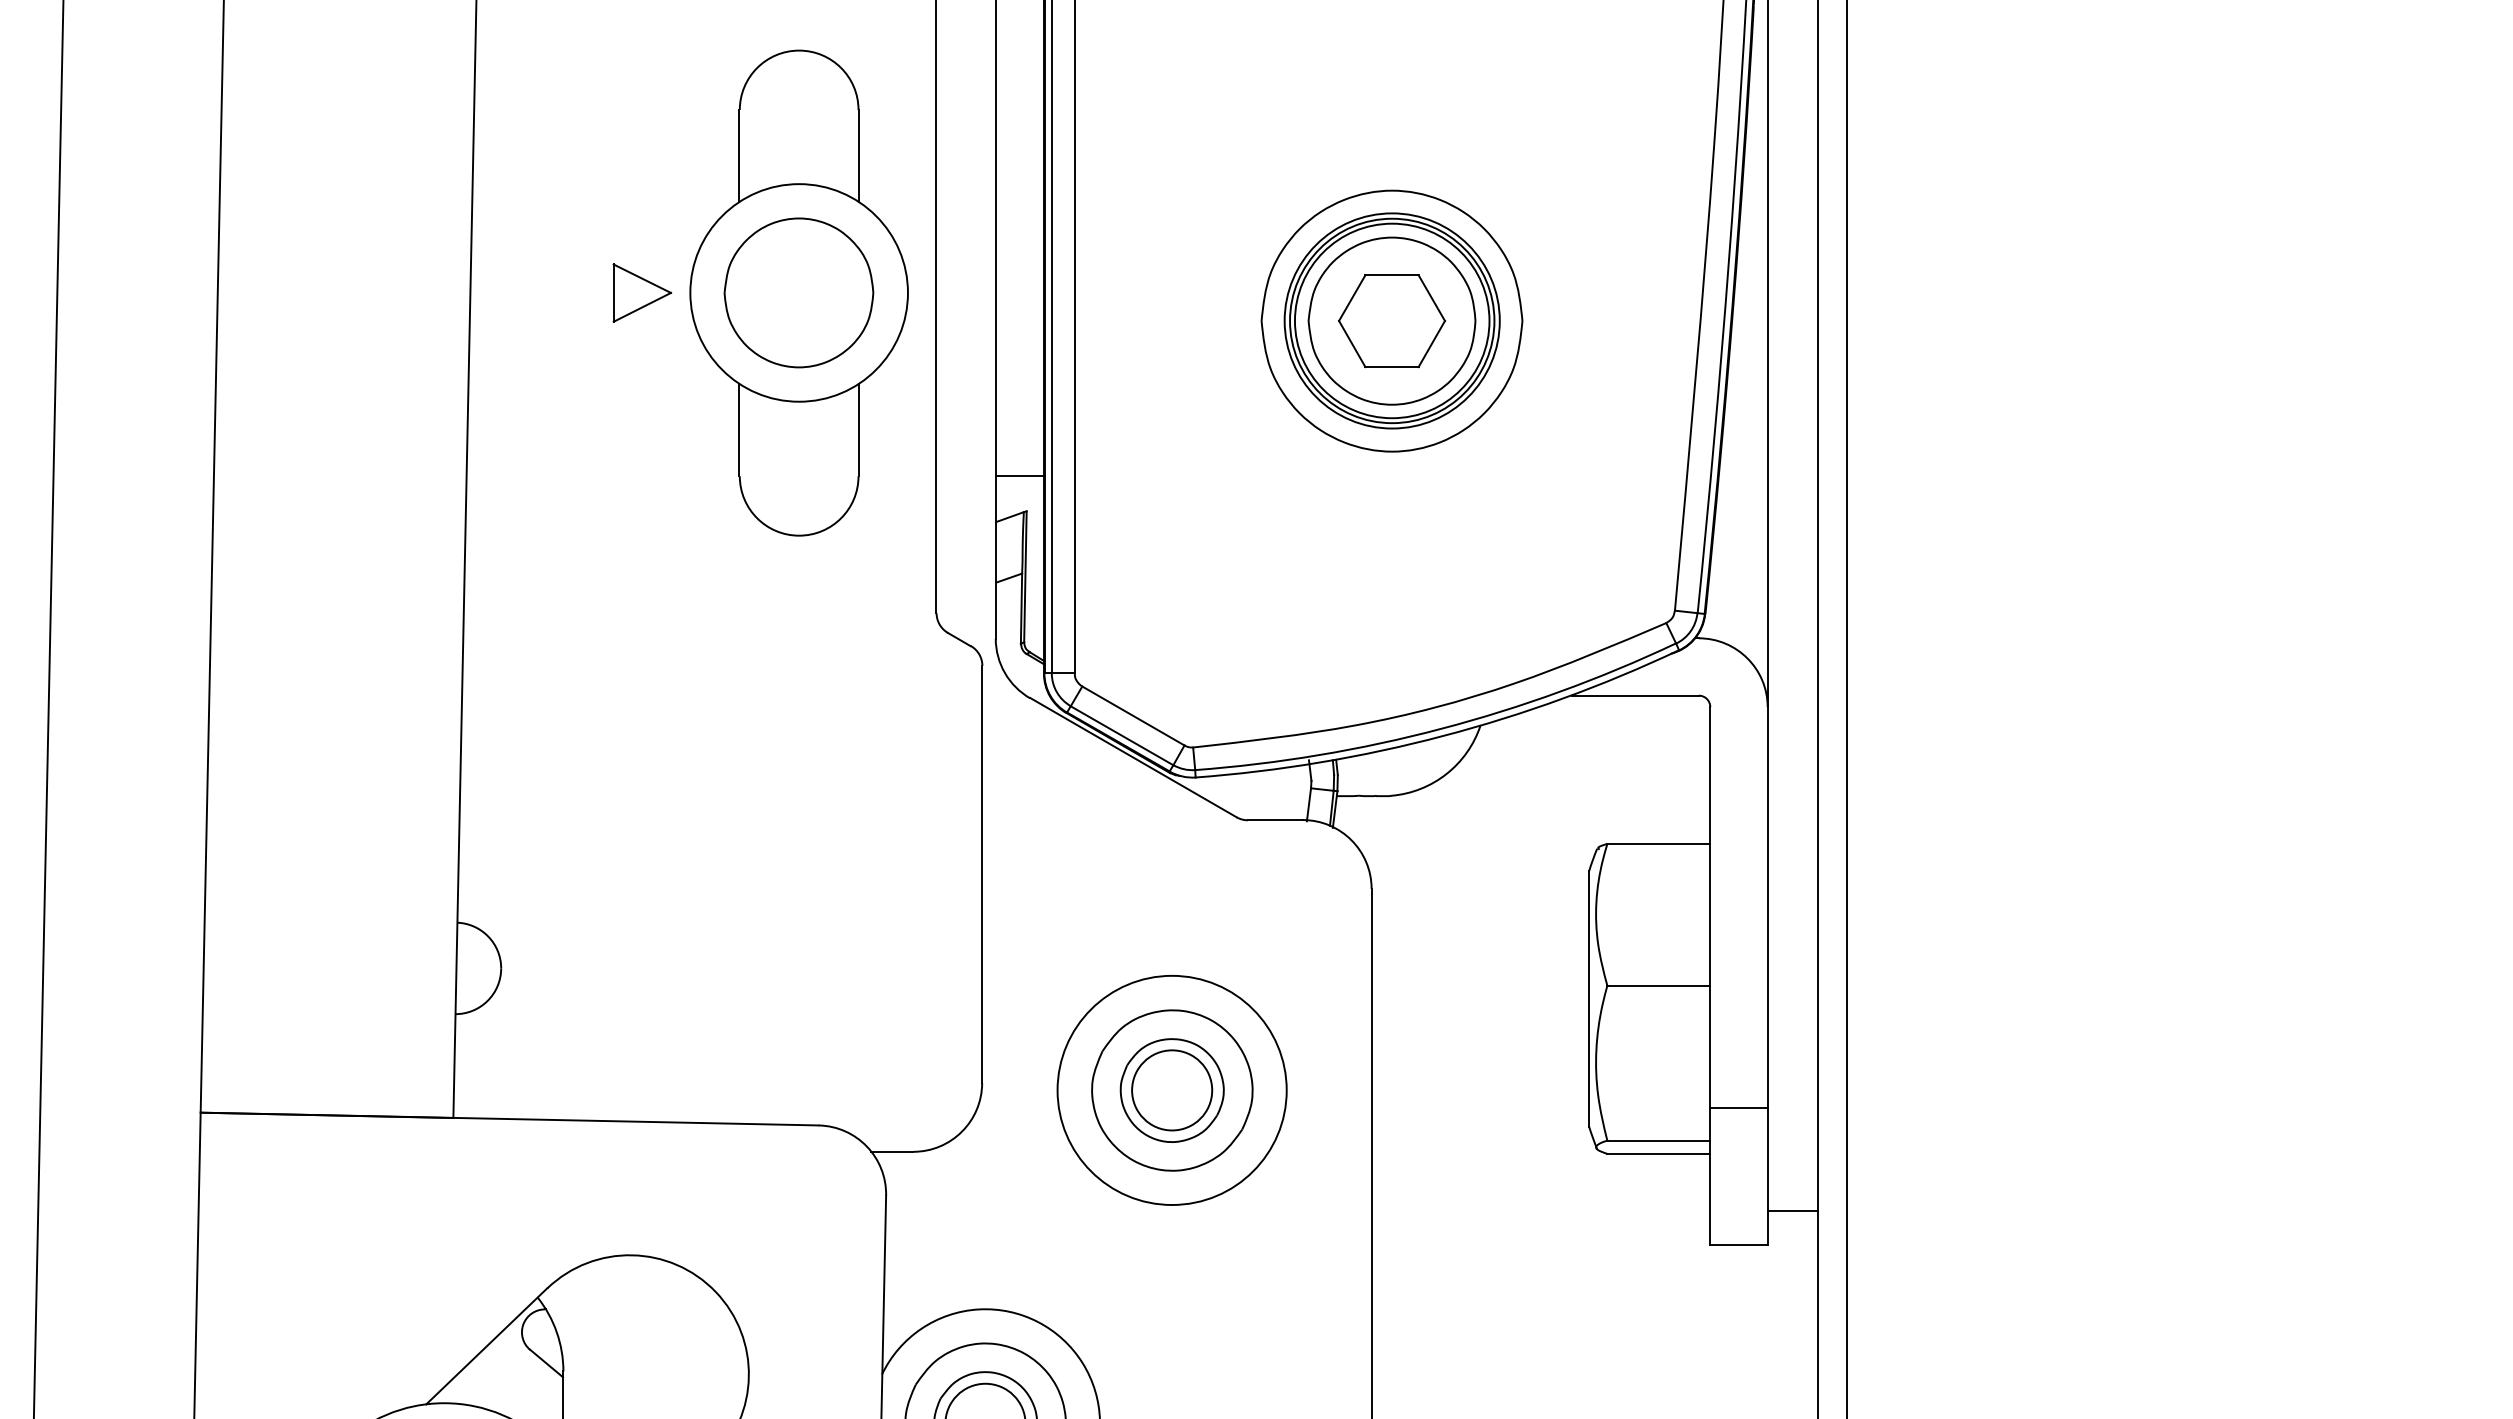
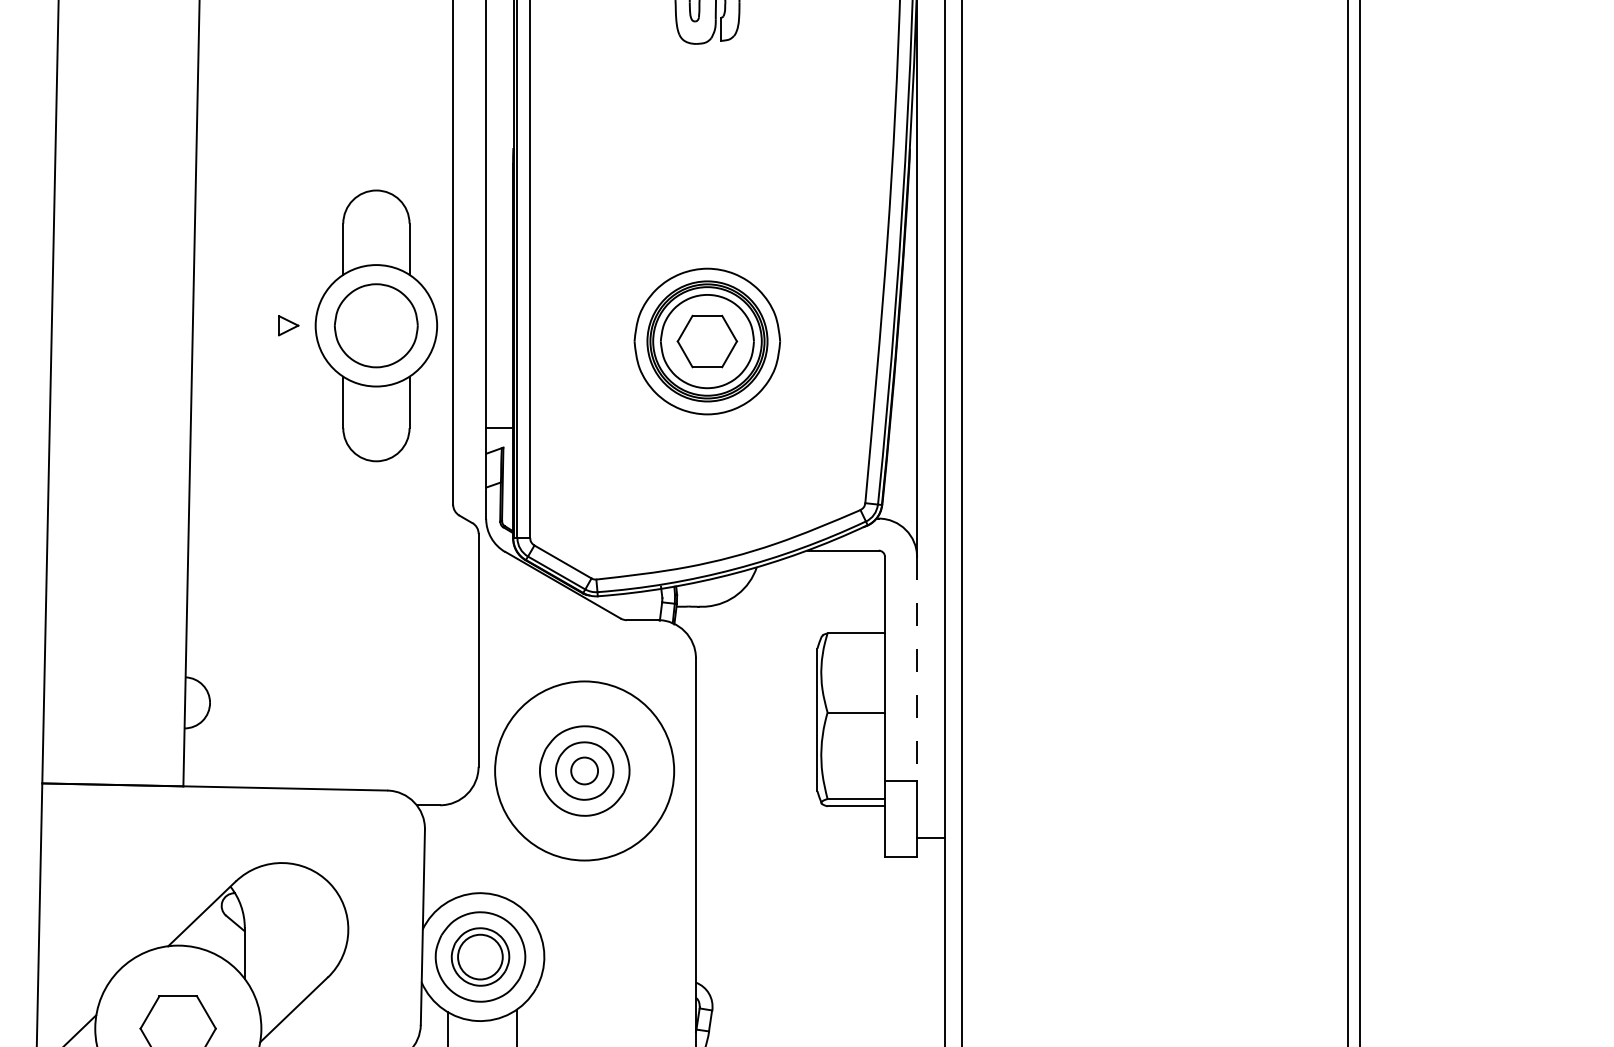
part: (641, 292) -> (288, 325), size x0.6
line: (1768, 906) -> (917, 668), solid -> dashed
circle: (1171, 1089) -> (584, 770), size x0.6
circle: (1171, 1089) -> (584, 770), size x1.4

